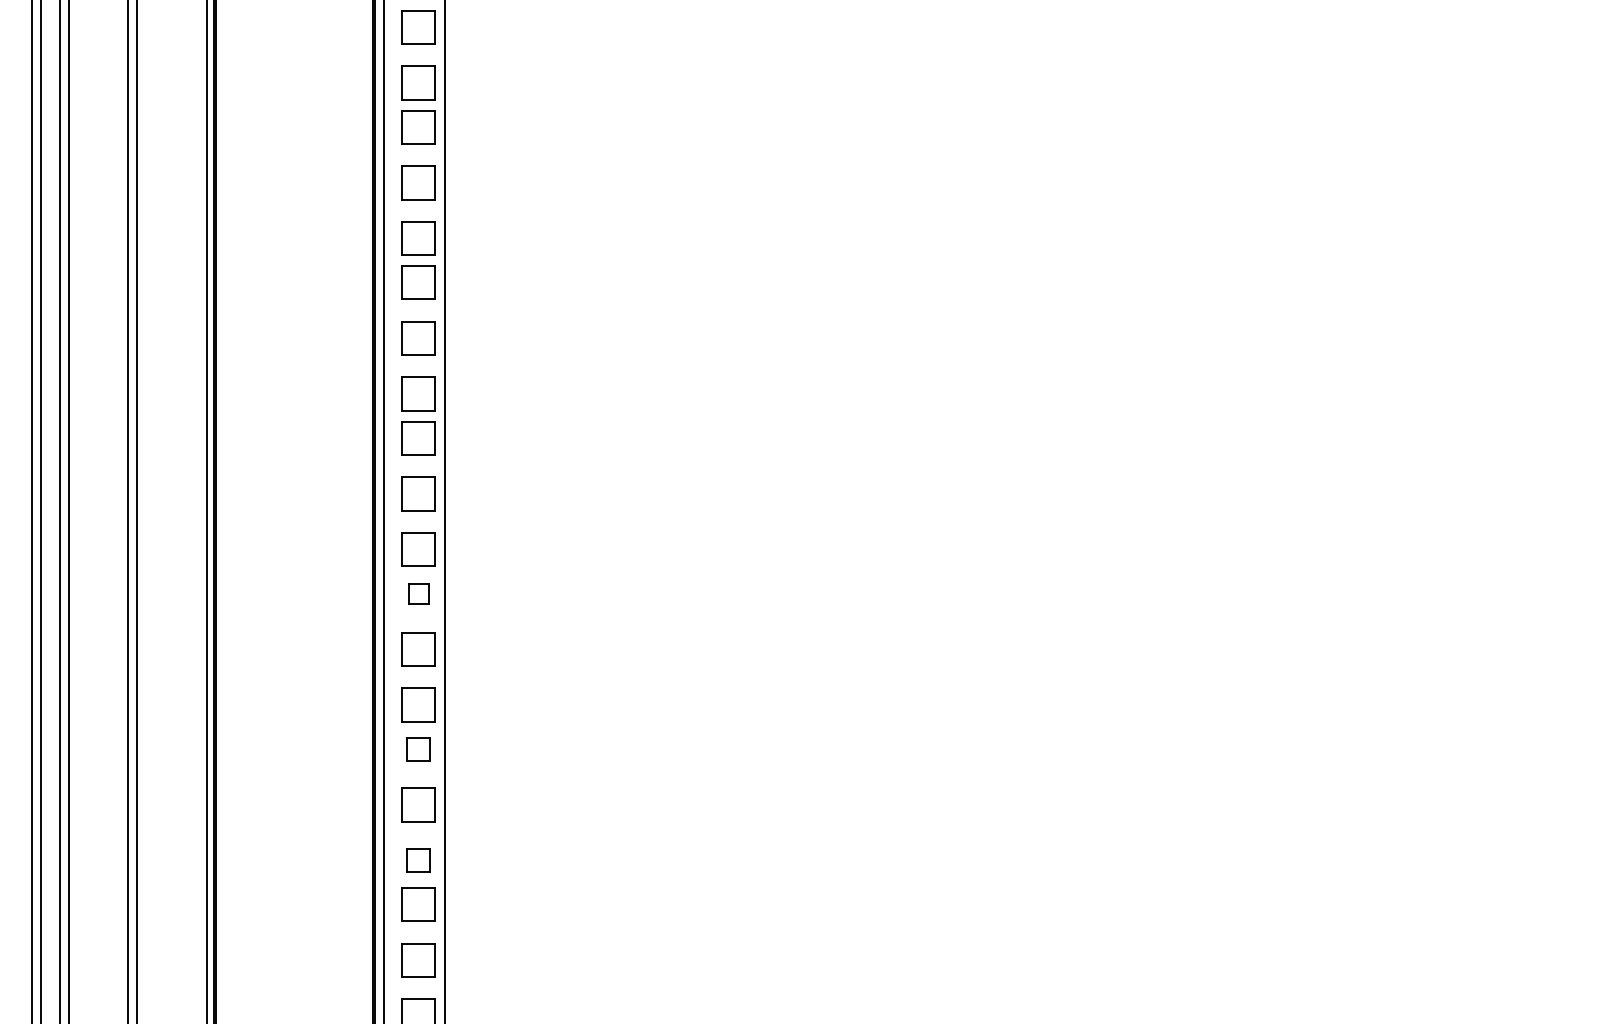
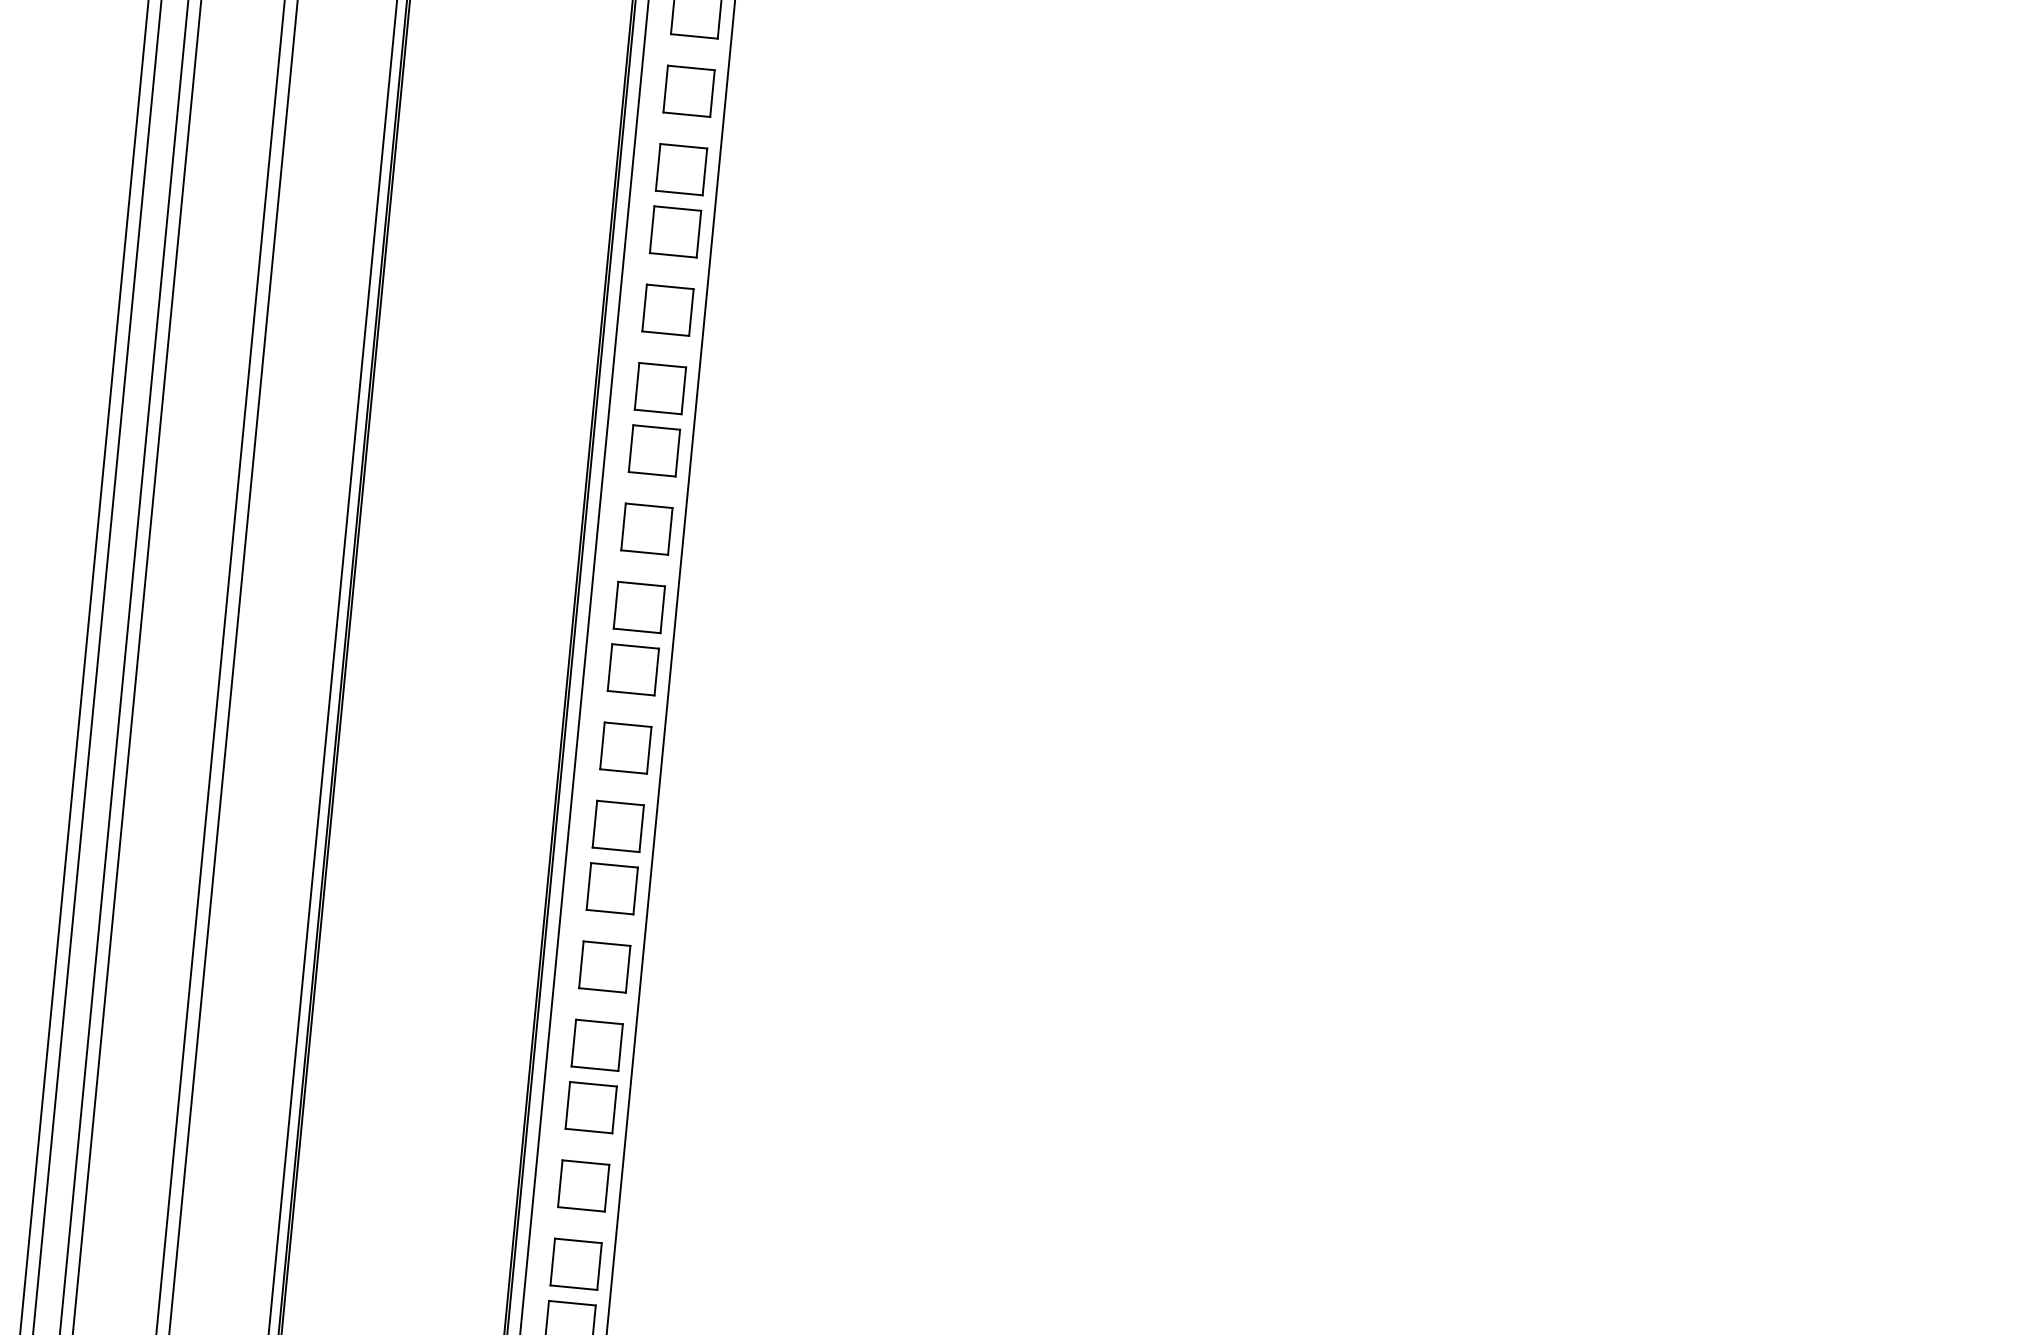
part: (418, 593) -> (633, 669), size x1.67
part: (418, 749) -> (612, 888), size x1.43
part: (418, 860) -> (597, 1045), size x1.43

